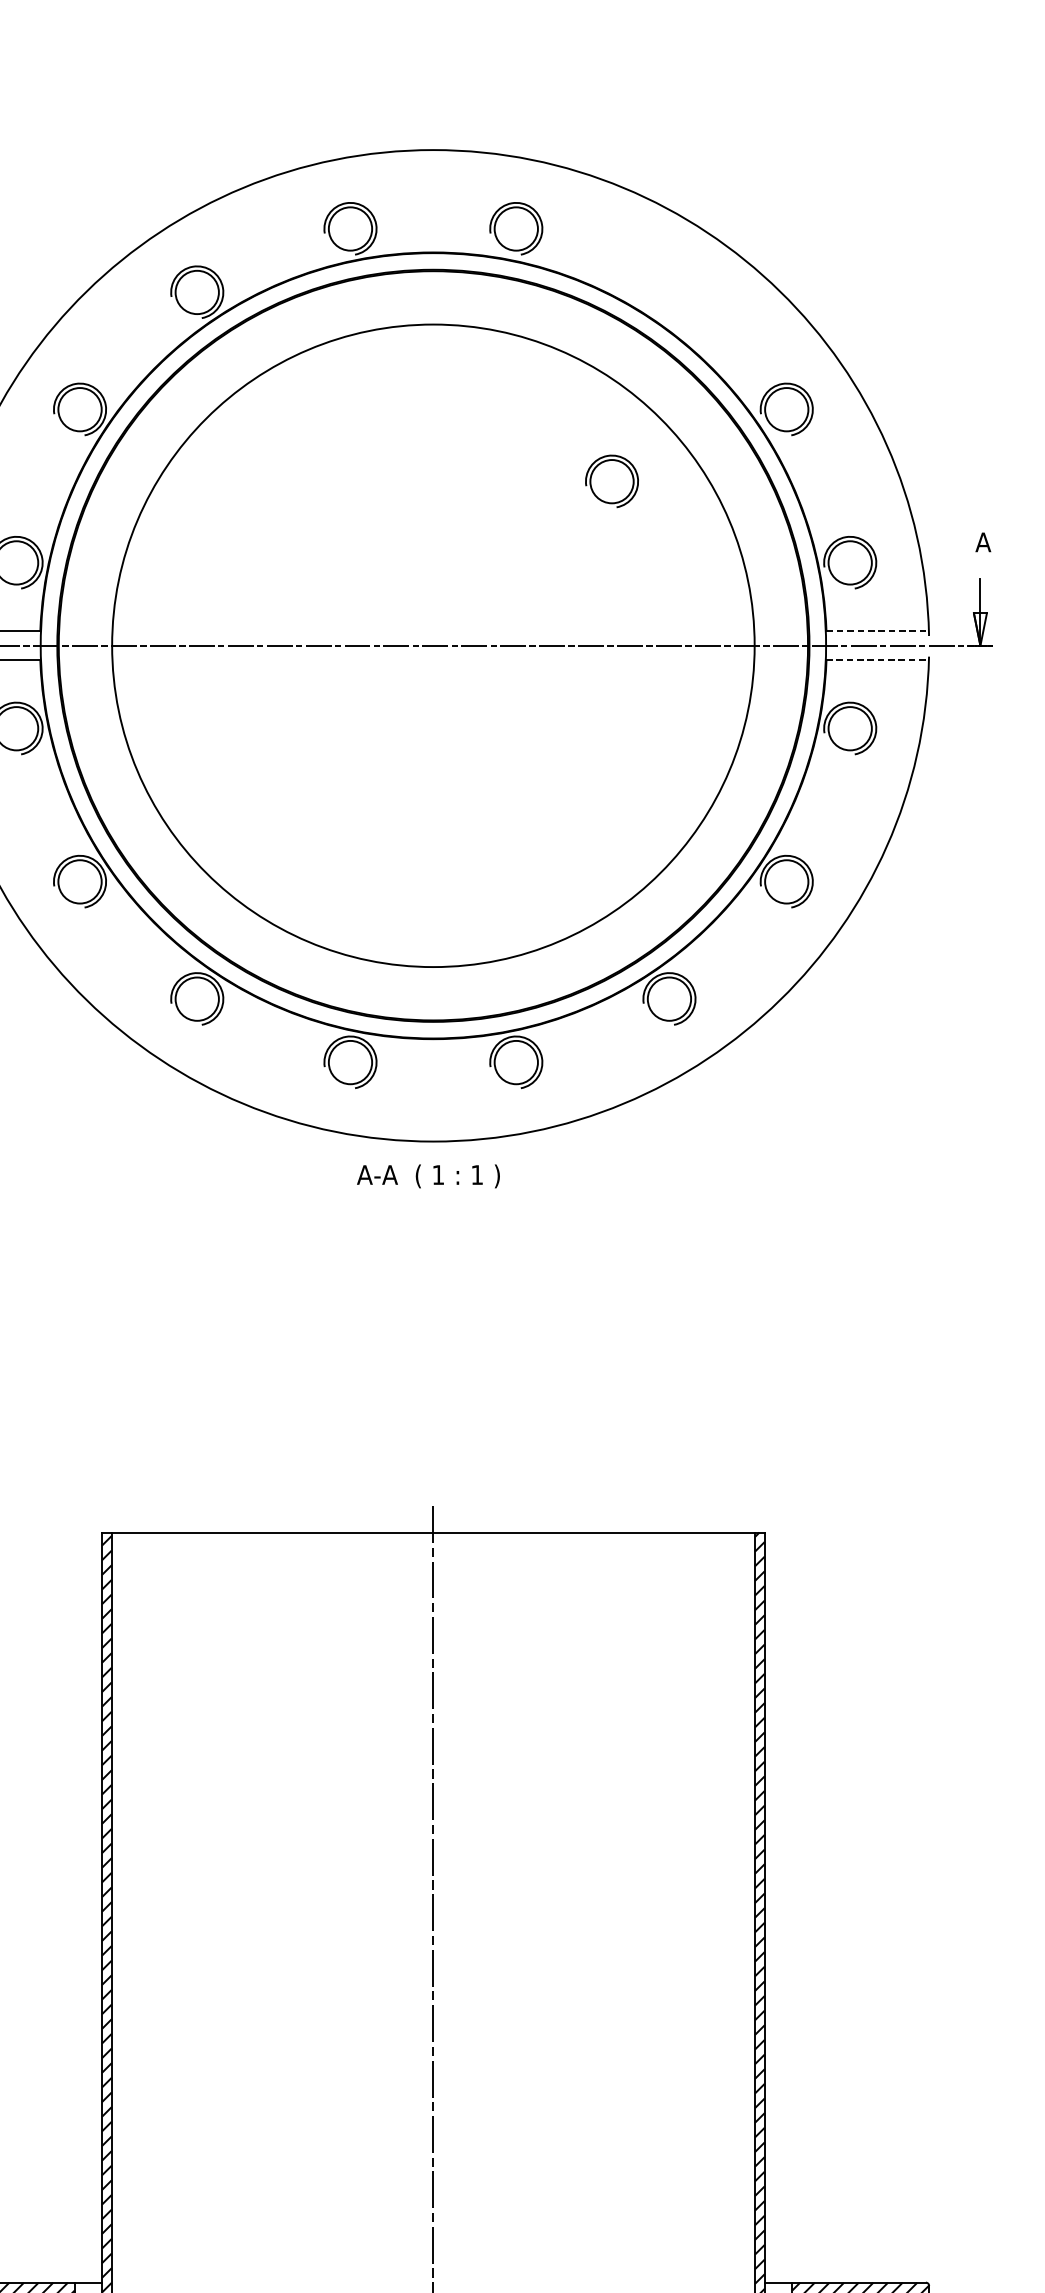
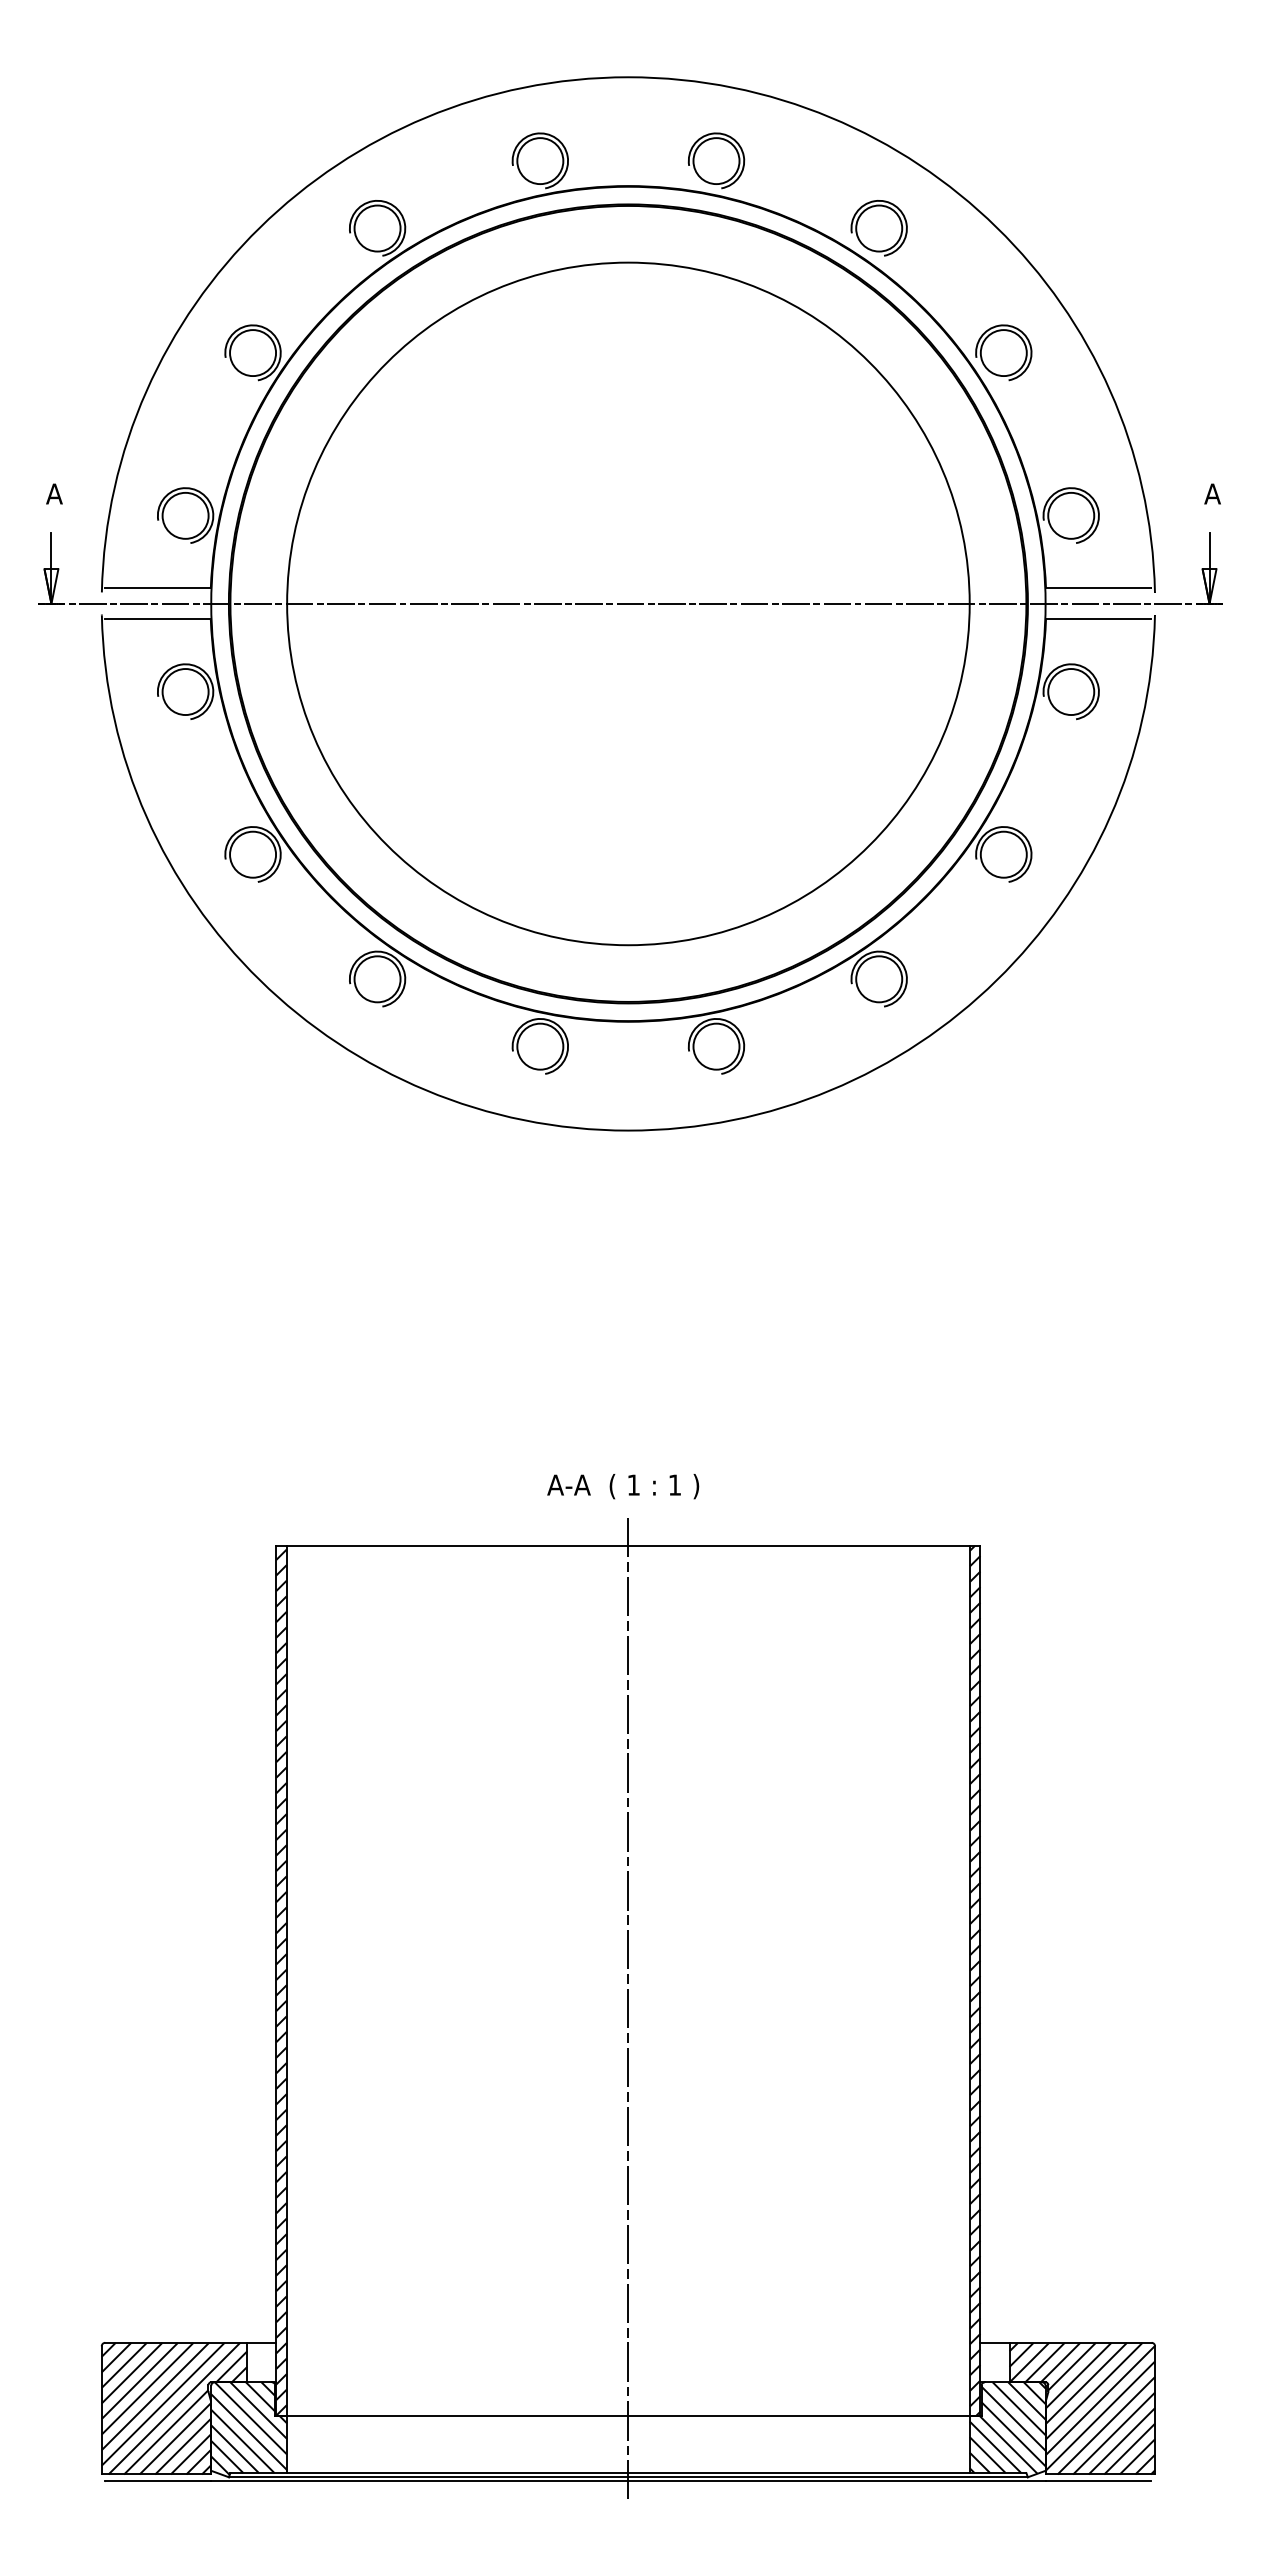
part: (611, 481) -> (878, 228), moved
line: (875, 631) -> (1098, 588), dashed -> solid
line: (875, 660) -> (1098, 619), dashed -> solid
text: (428, 1176) -> (623, 1486), moved

